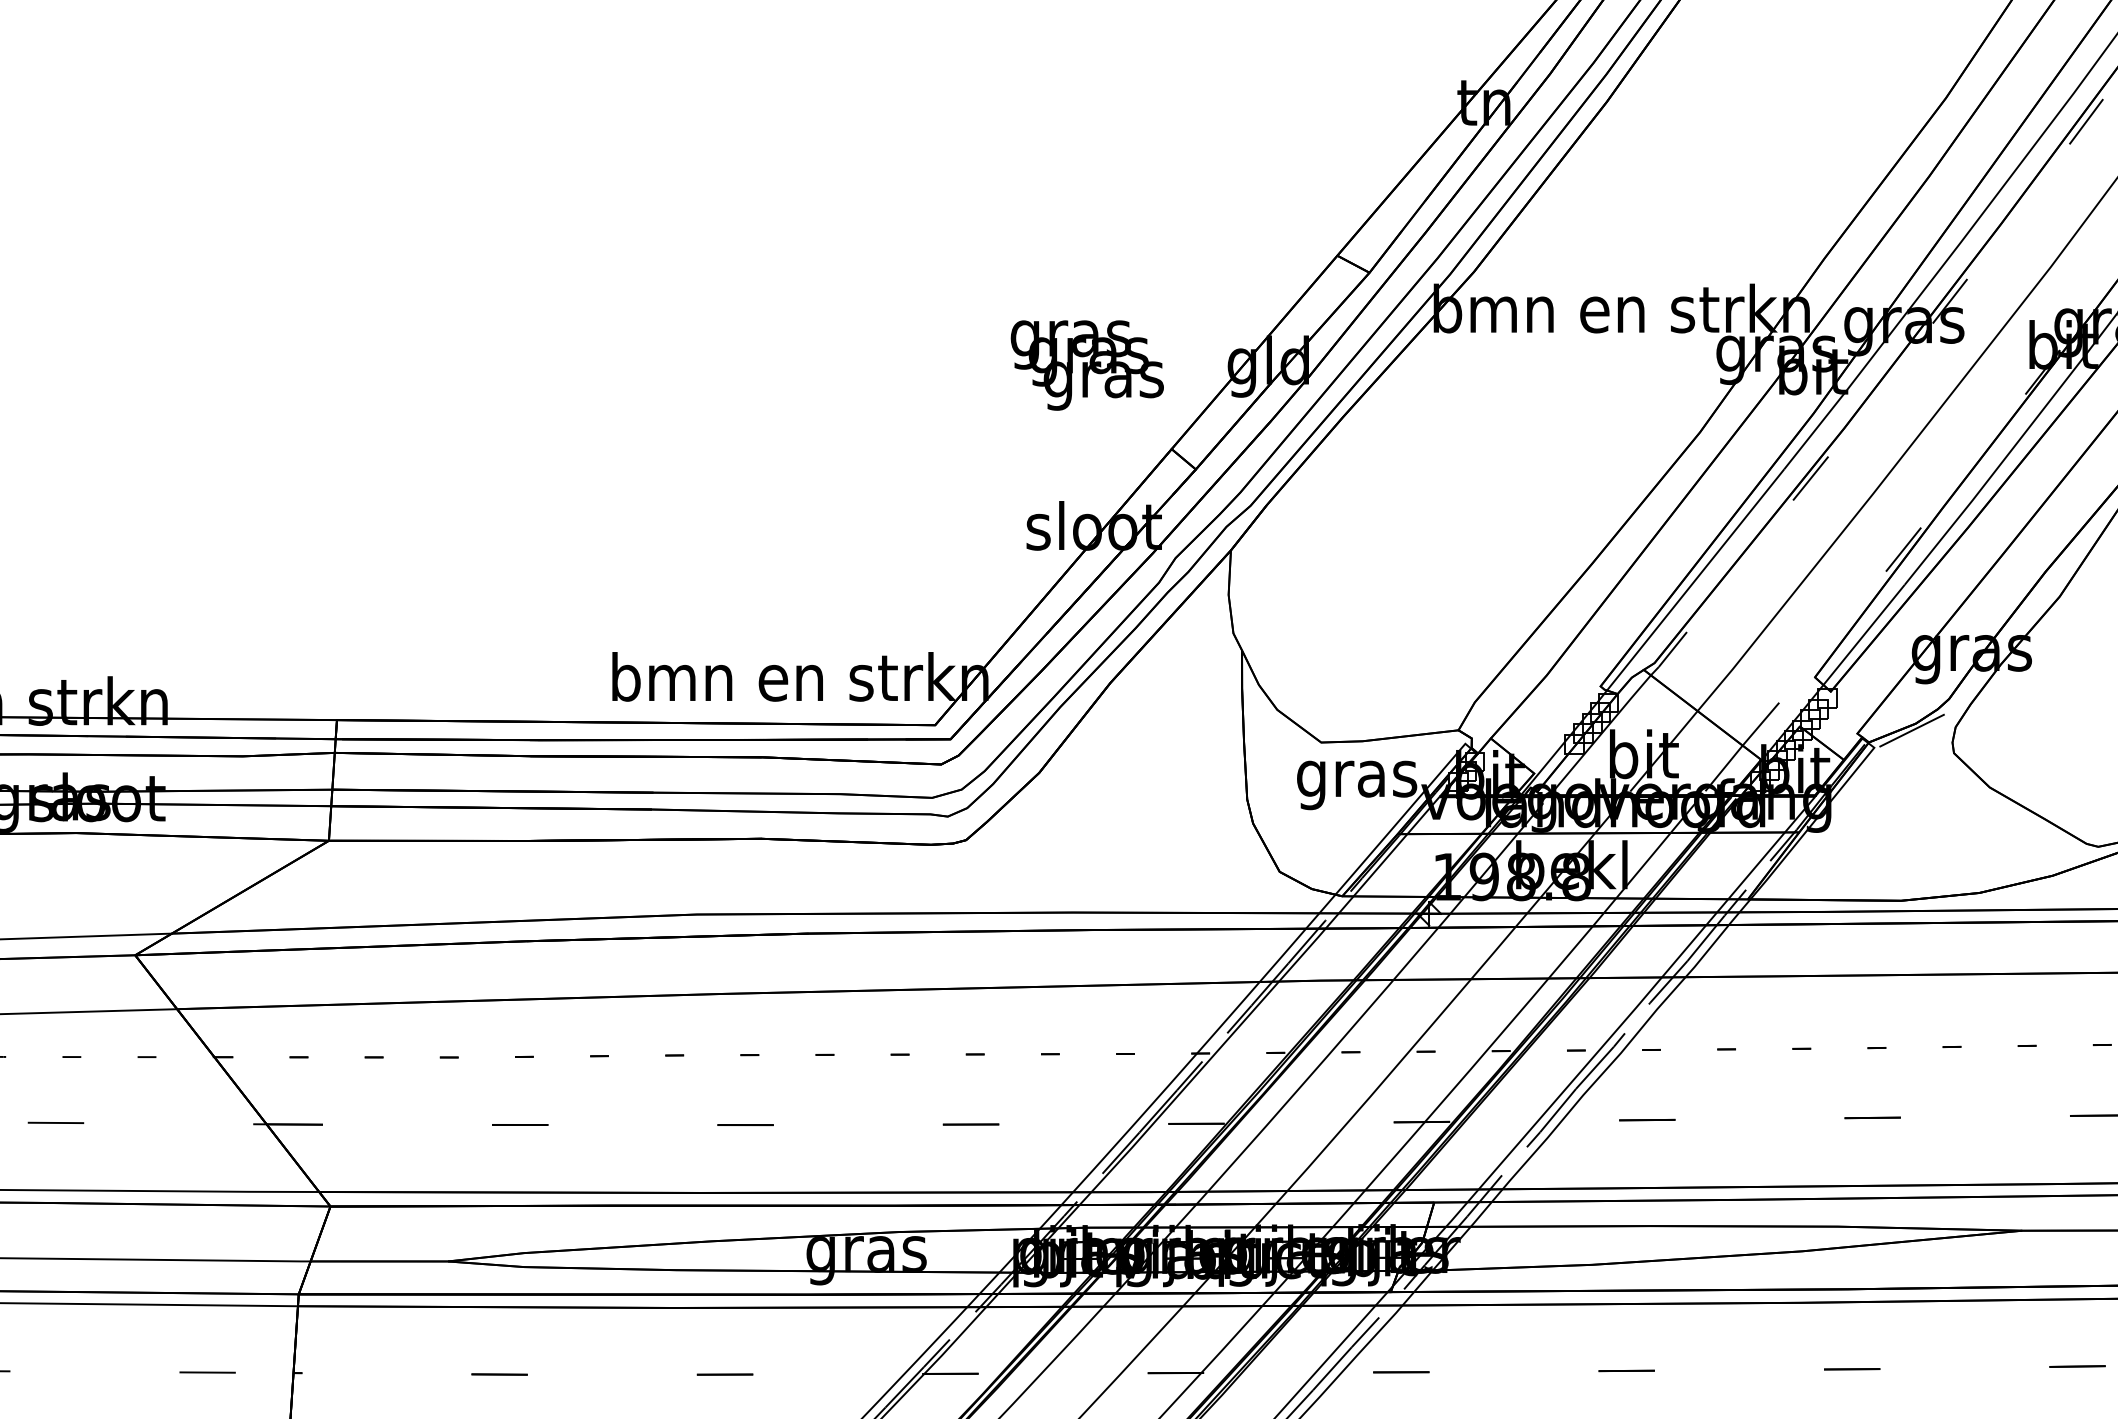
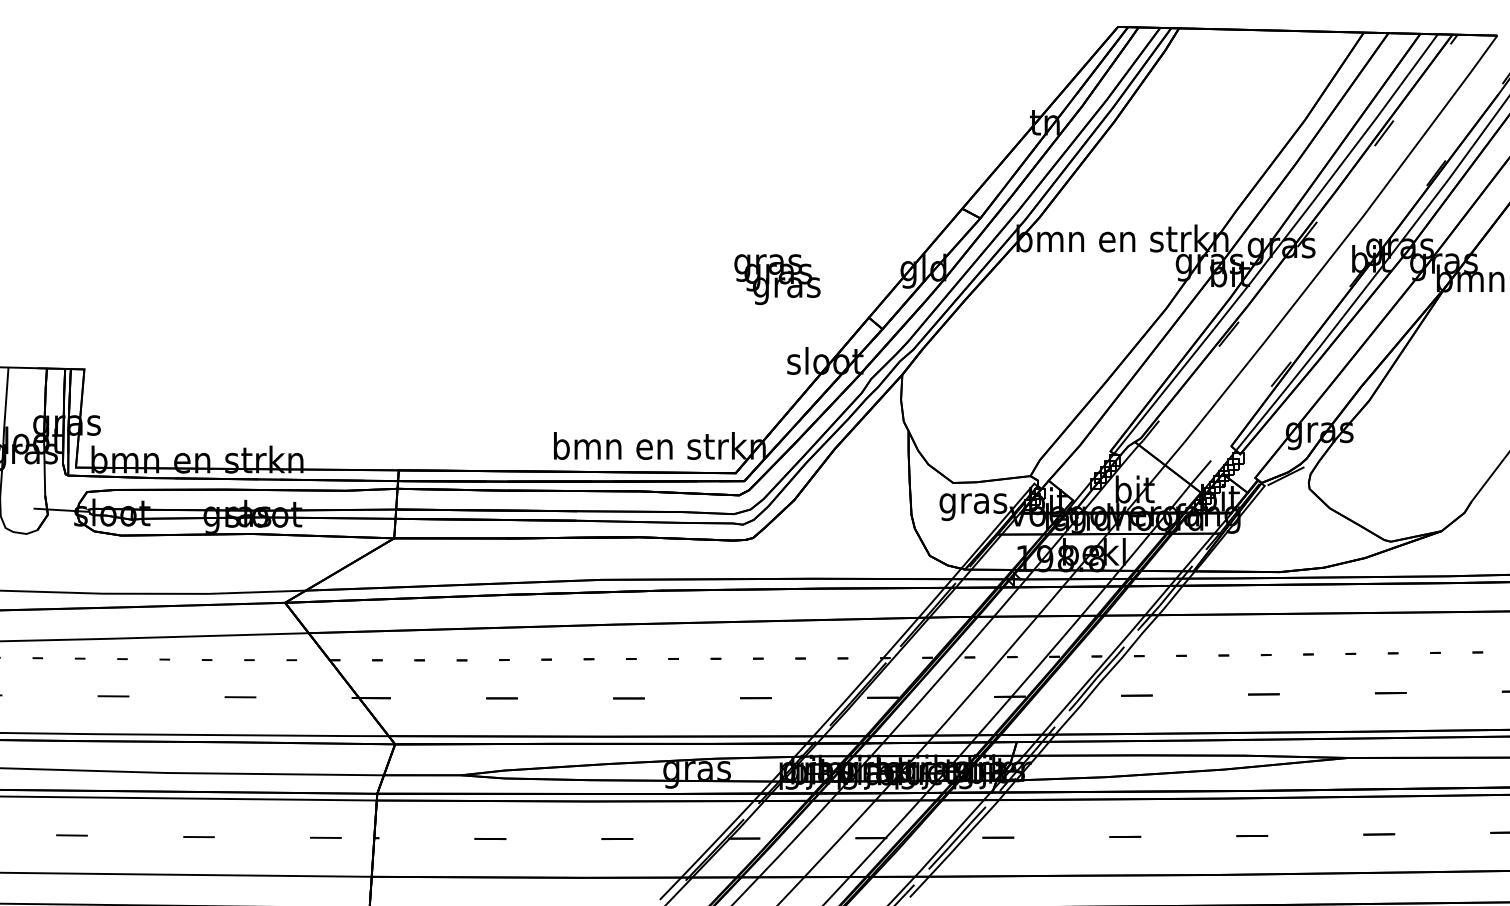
text: (1087, 365) -> (777, 279), moved

